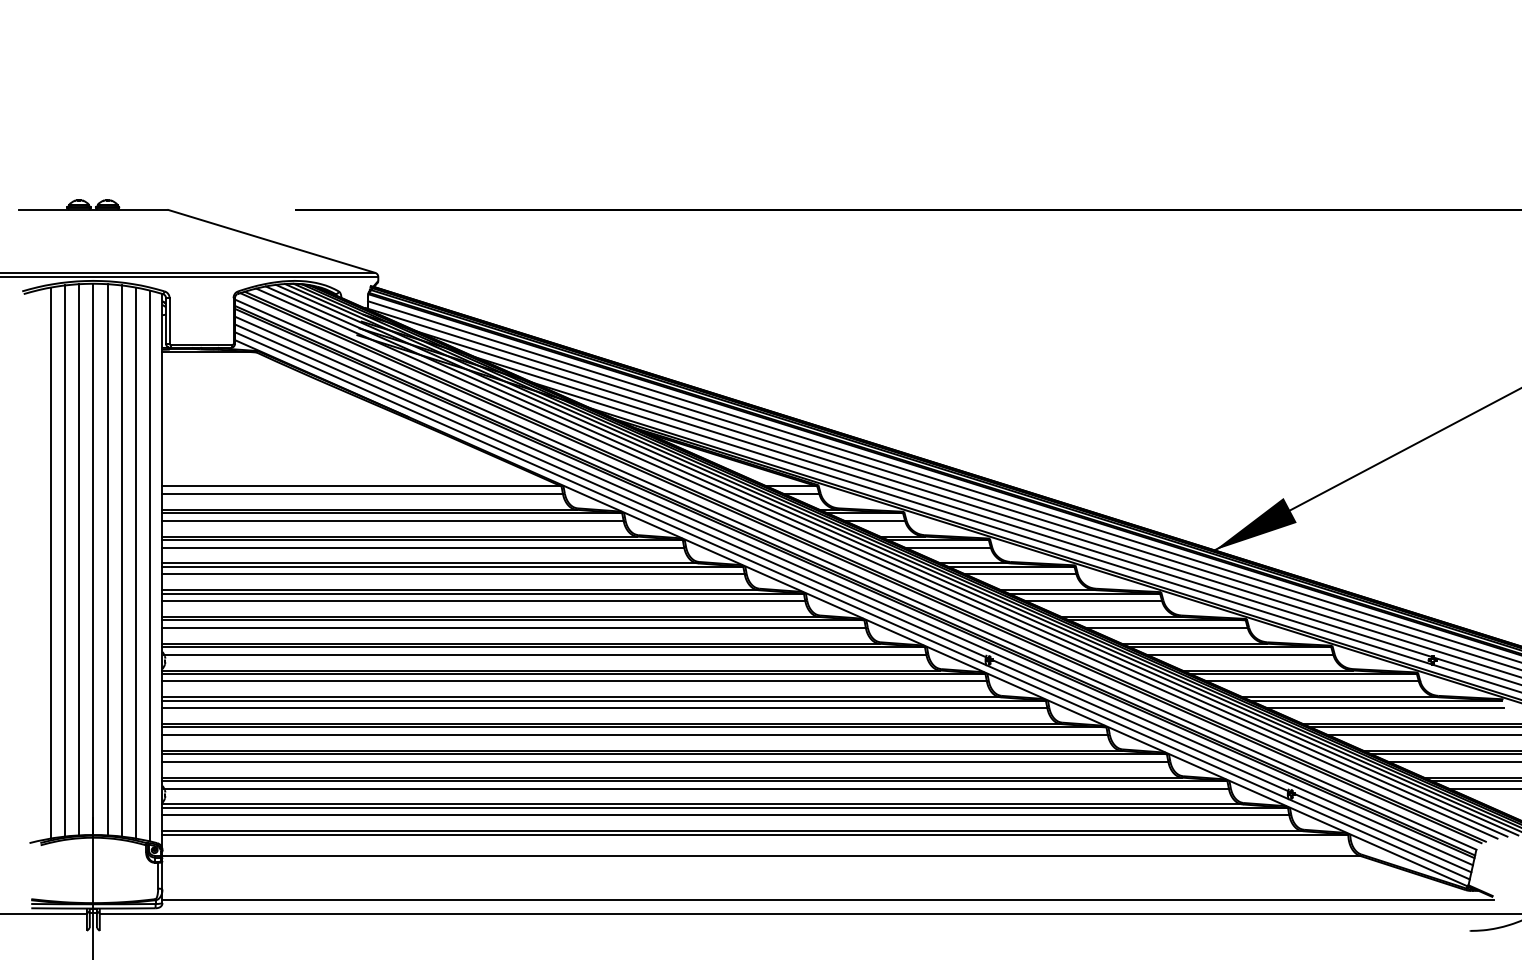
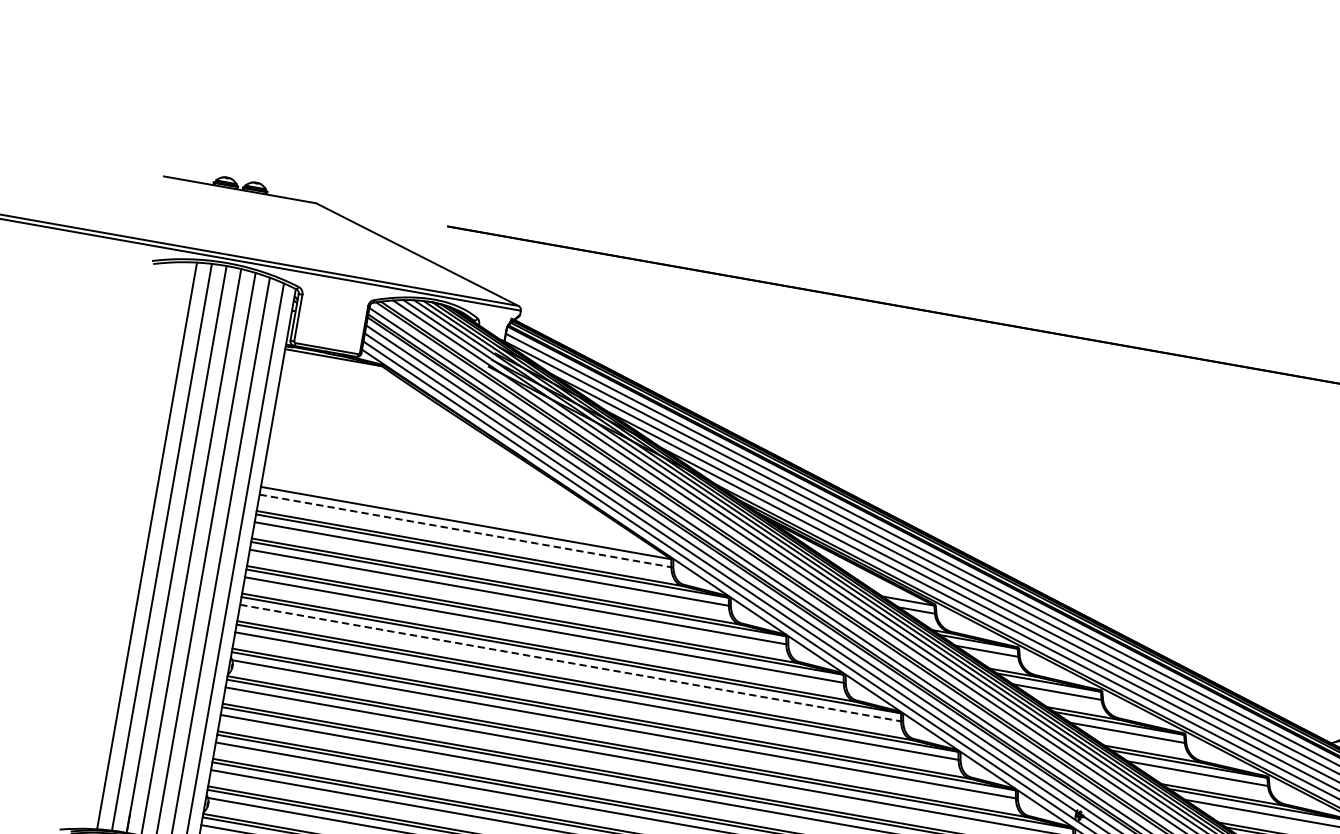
line: (363, 493) -> (466, 530), solid -> dashed
line: (50, 562) -> (132, 544), removed
line: (484, 601) -> (571, 663), solid -> dashed

